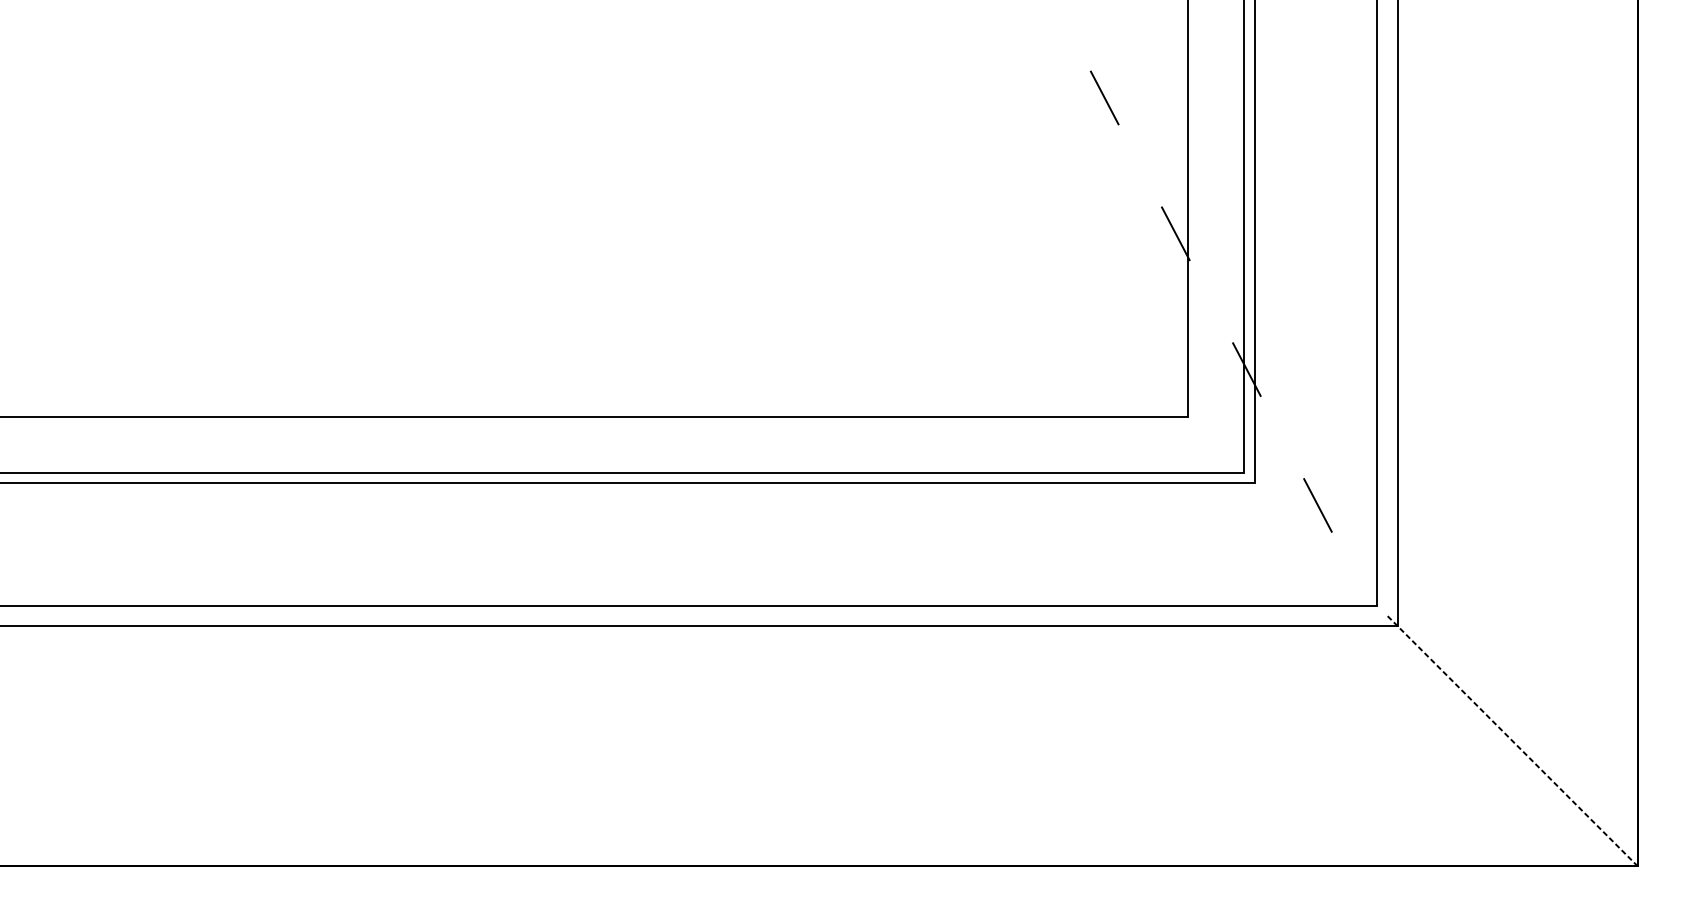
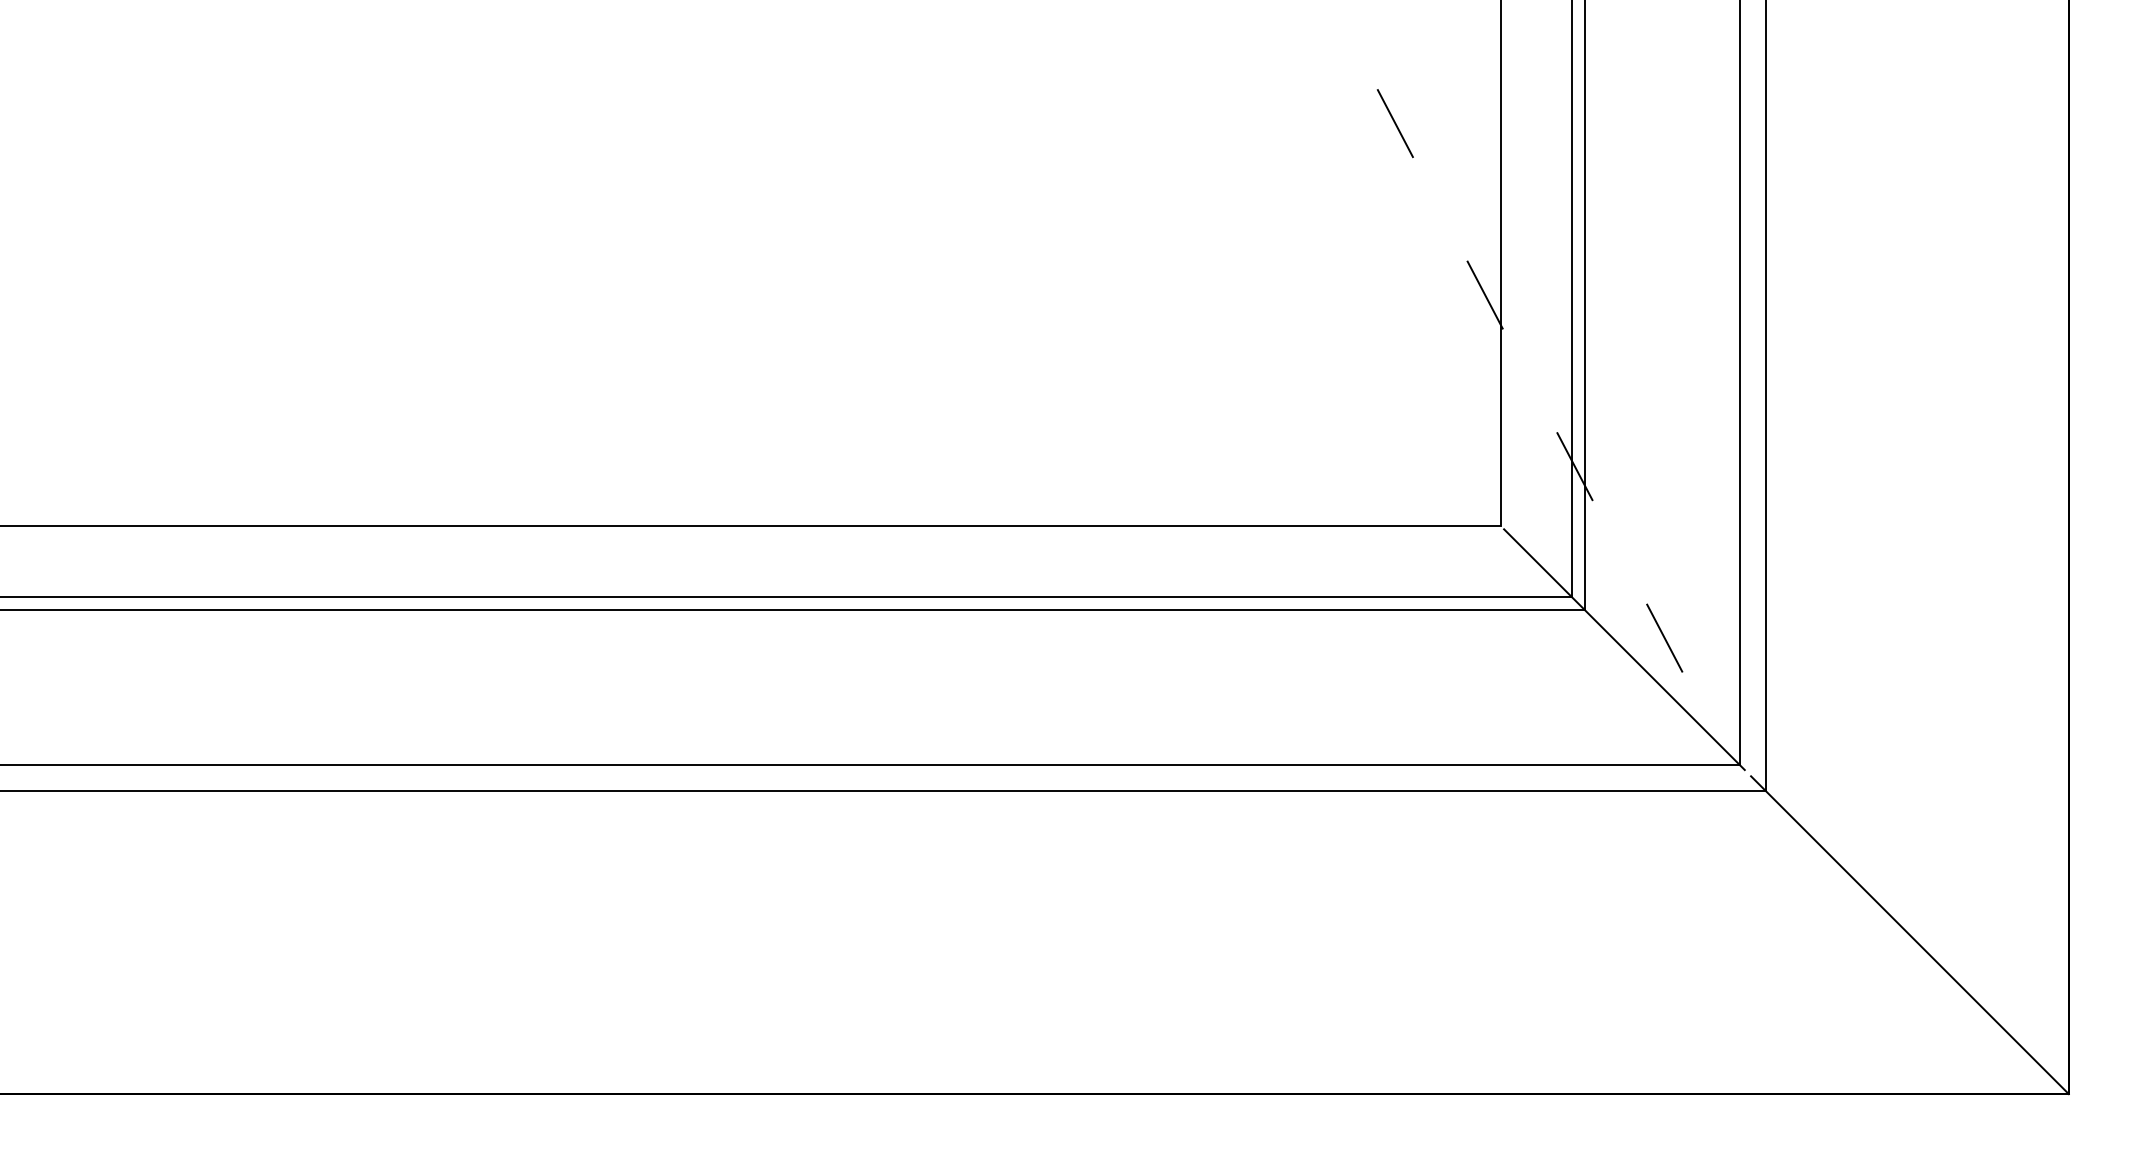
line: (1286, 514) -> (1624, 649), added
line: (1511, 740) -> (1909, 935), dashed -> solid

